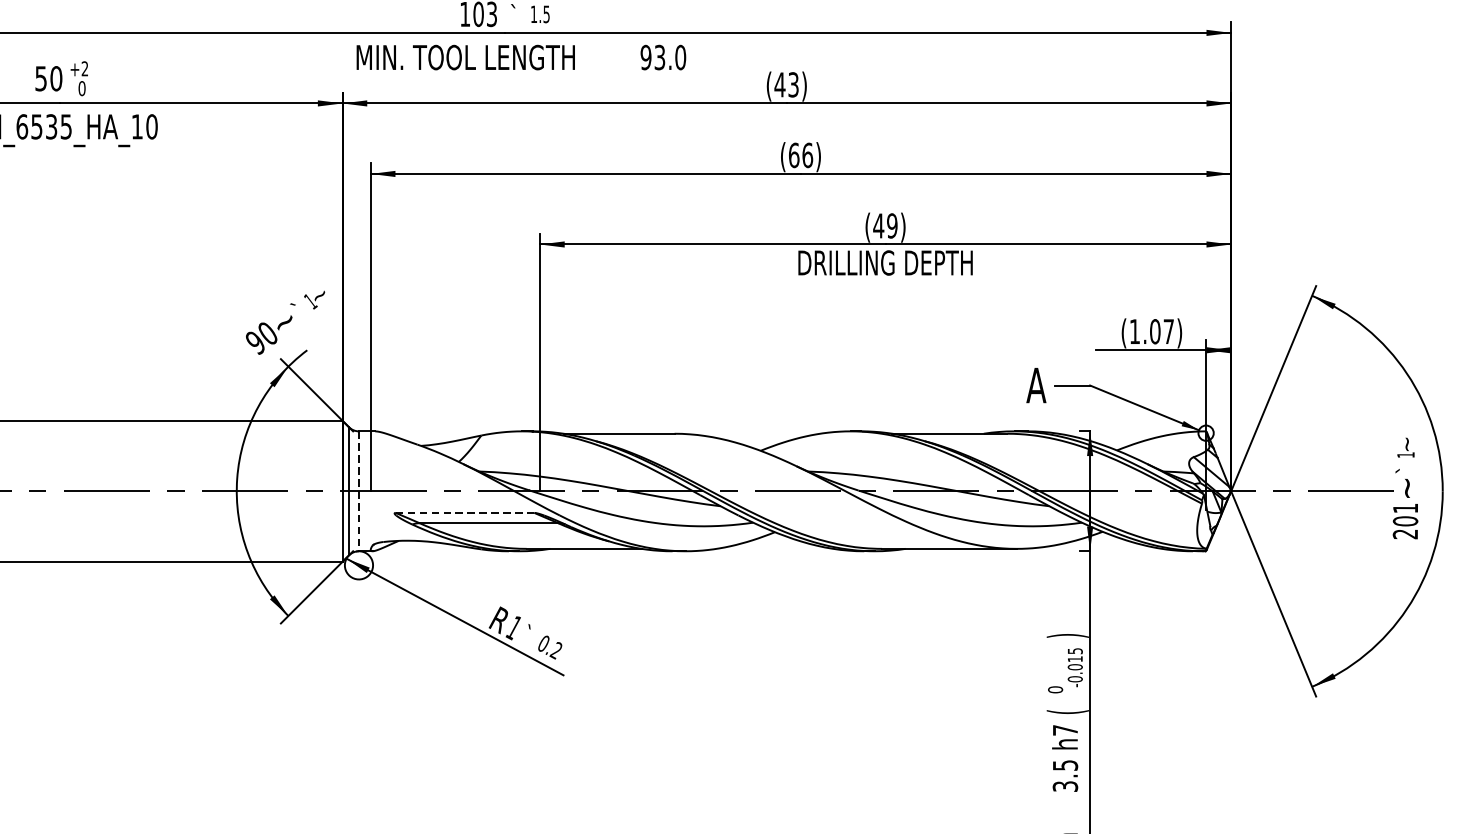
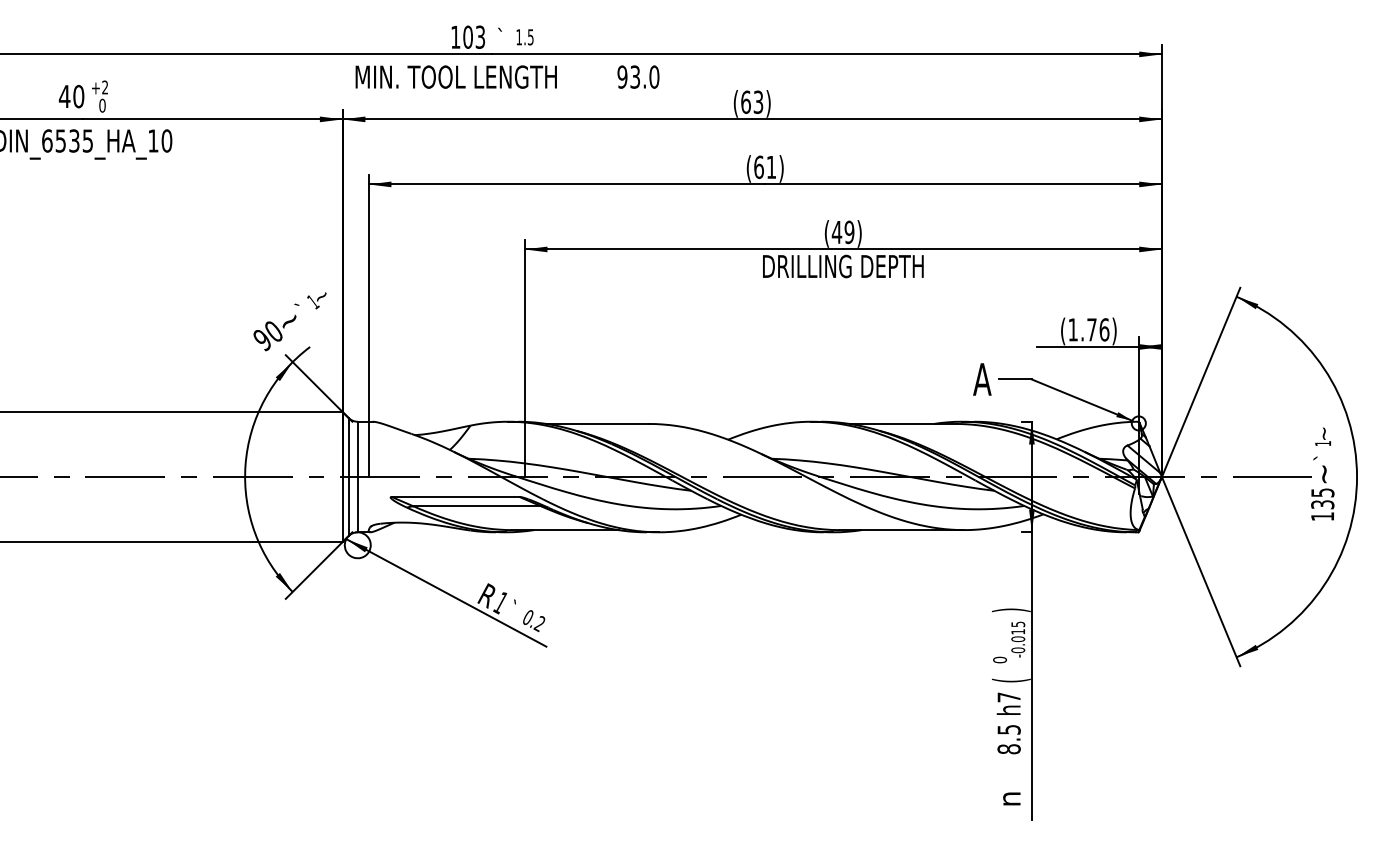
text: (40, 78) -> (64, 96), 50 -> 40
text: (779, 84) -> (745, 101), (43) -> (63)
text: (807, 155) -> (771, 167), (66) -> (61)
text: (1162, 331) -> (1098, 329), (1.07) -> (1.76)
line: (358, 491) -> (357, 477), dashed -> solid
line: (464, 512) -> (455, 496), dashed -> solid
text: (1405, 521) -> (1322, 504), 201 -> 135
text: (1064, 786) -> (1008, 749), 3.5 -> 8.5

